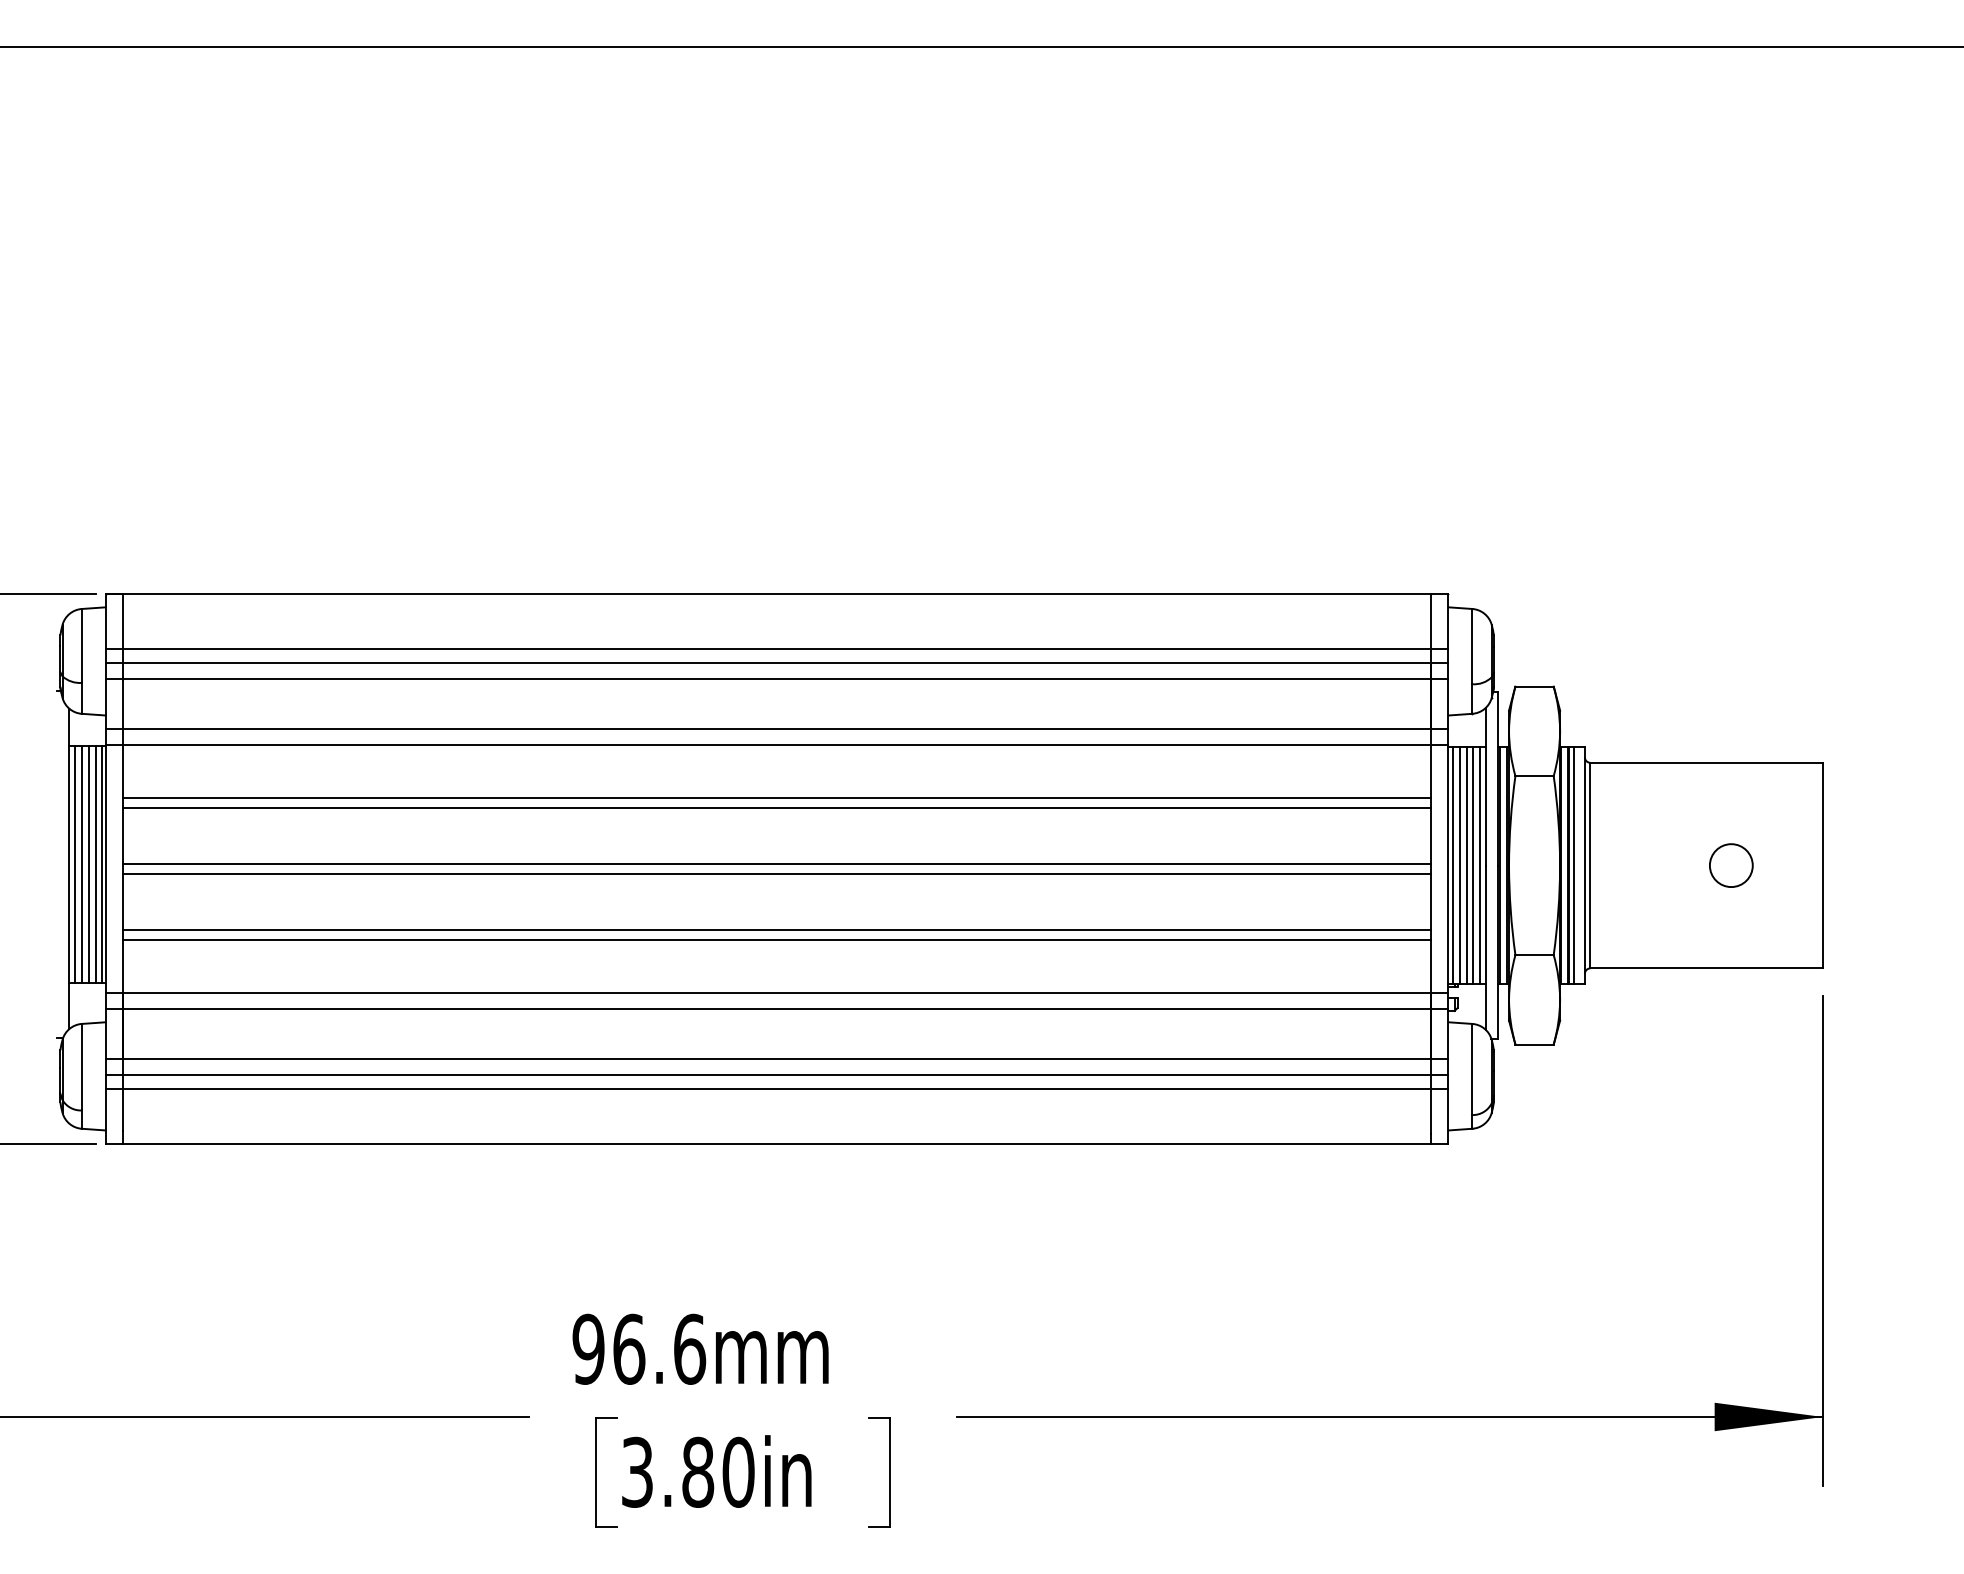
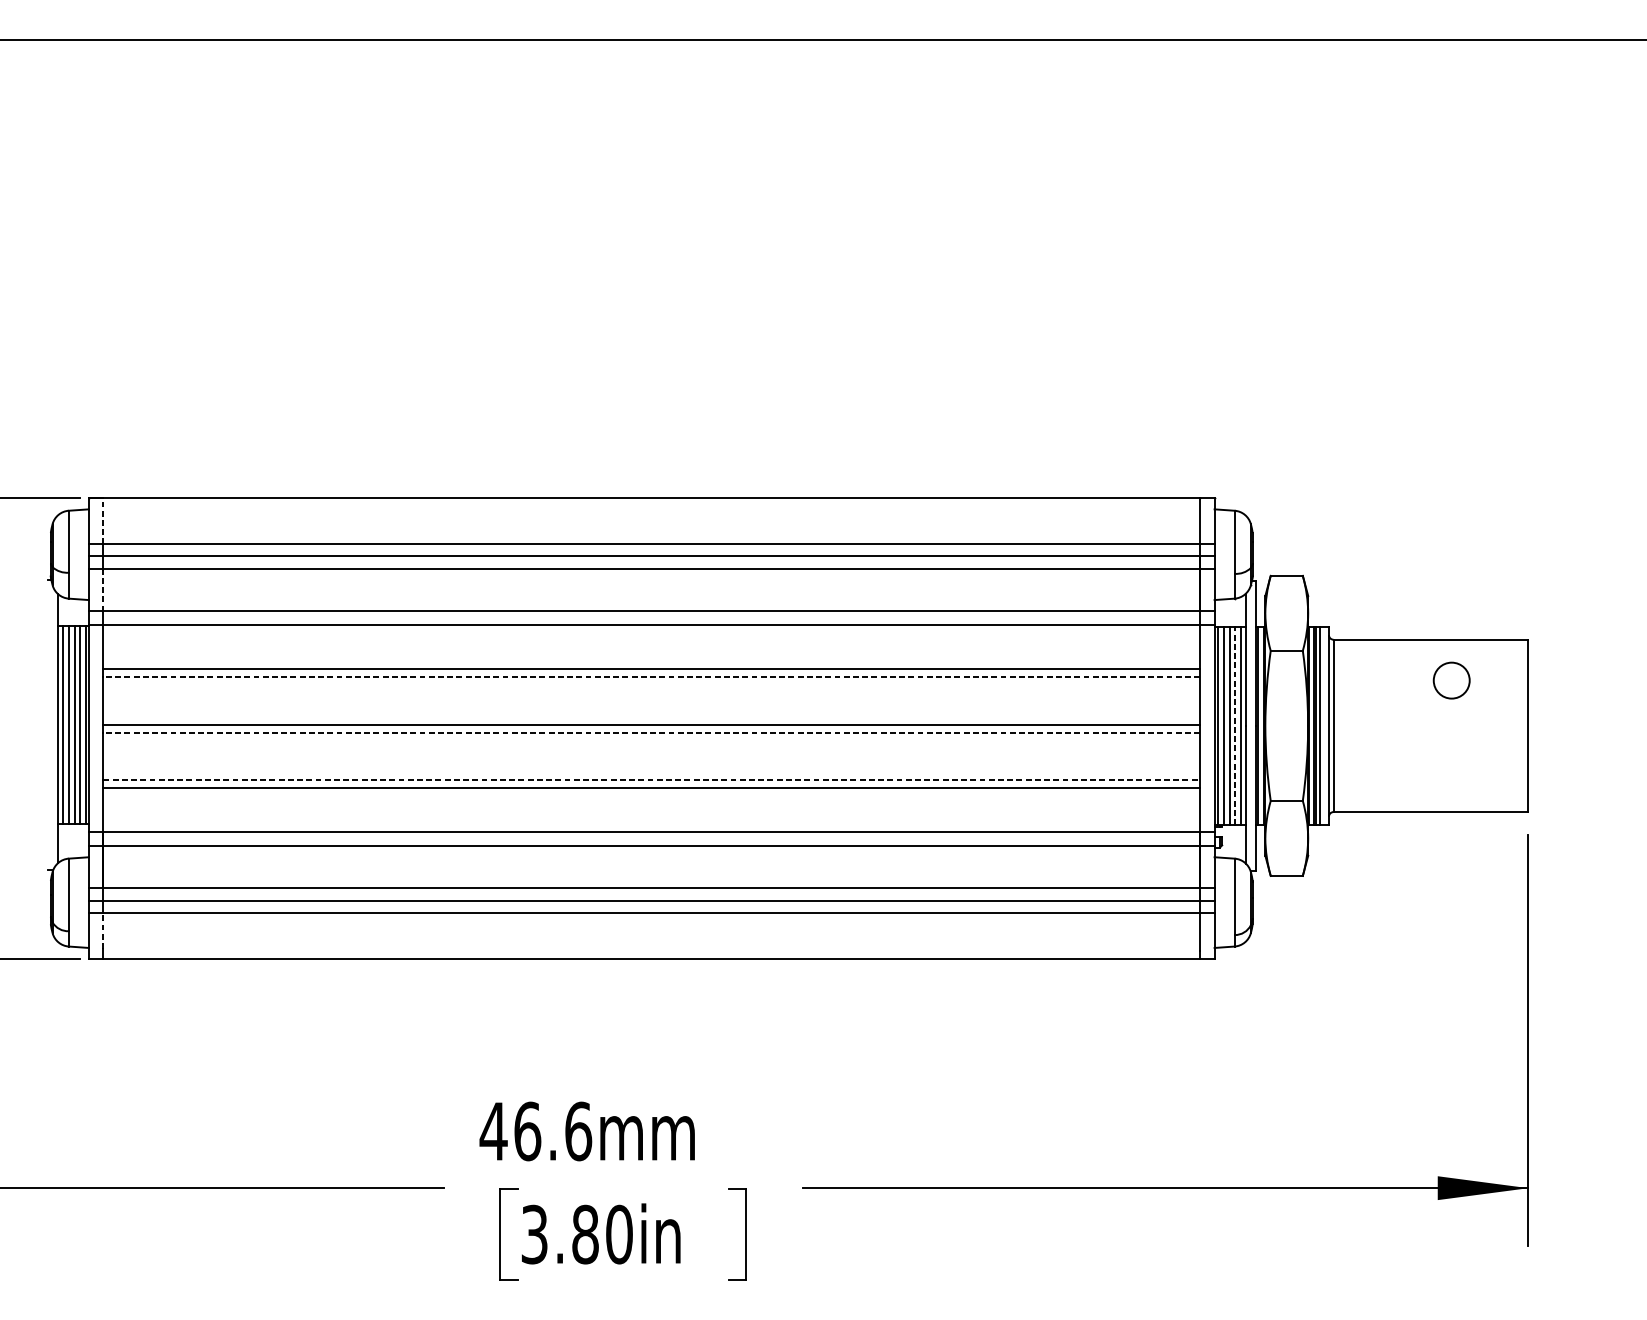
line: (123, 621) -> (103, 521), solid -> dashed
line: (123, 703) -> (103, 589), solid -> dashed
line: (776, 807) -> (651, 677), solid -> dashed
line: (1473, 865) -> (1235, 725), solid -> dashed
circle: (1731, 865) -> (1451, 680), moved
line: (776, 873) -> (651, 732), solid -> dashed
line: (777, 930) -> (652, 780), solid -> dashed
line: (123, 1109) -> (103, 930), solid -> dashed
text: (588, 1348) -> (493, 1130), 96.6mm -> 46.6mm

